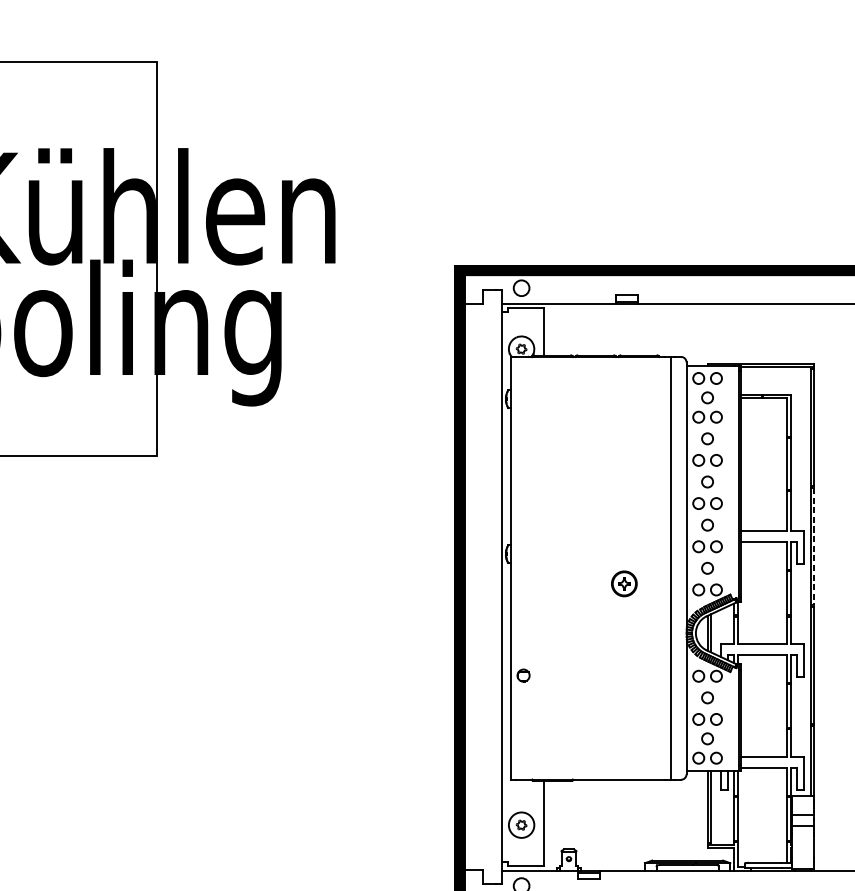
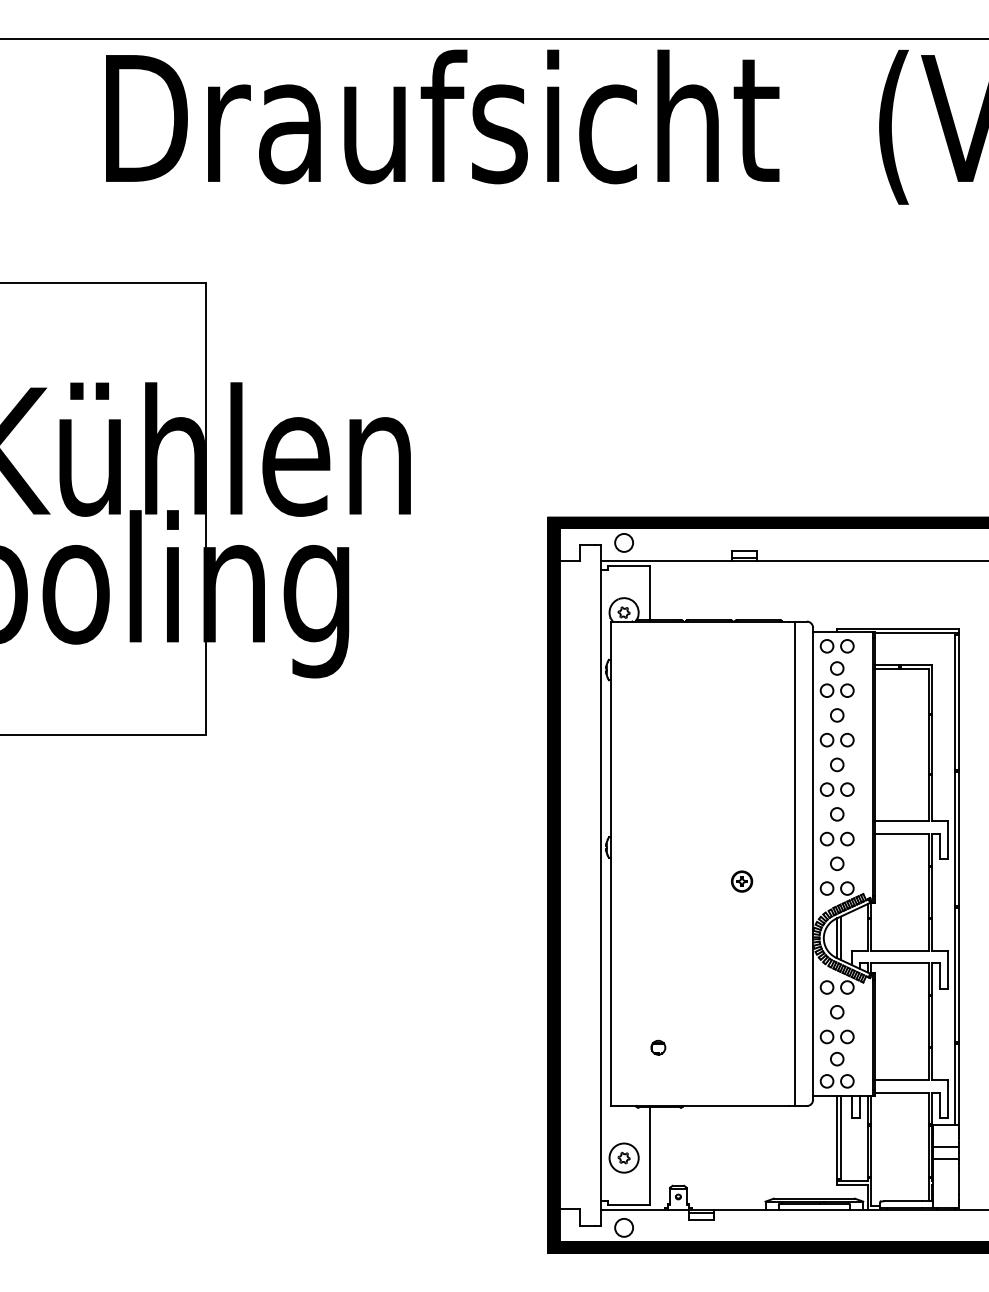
line: (814, 547) -> (959, 839), dashed -> solid
part: (624, 583) -> (742, 881), size x0.71
part: (523, 675) -> (658, 1047), moved

